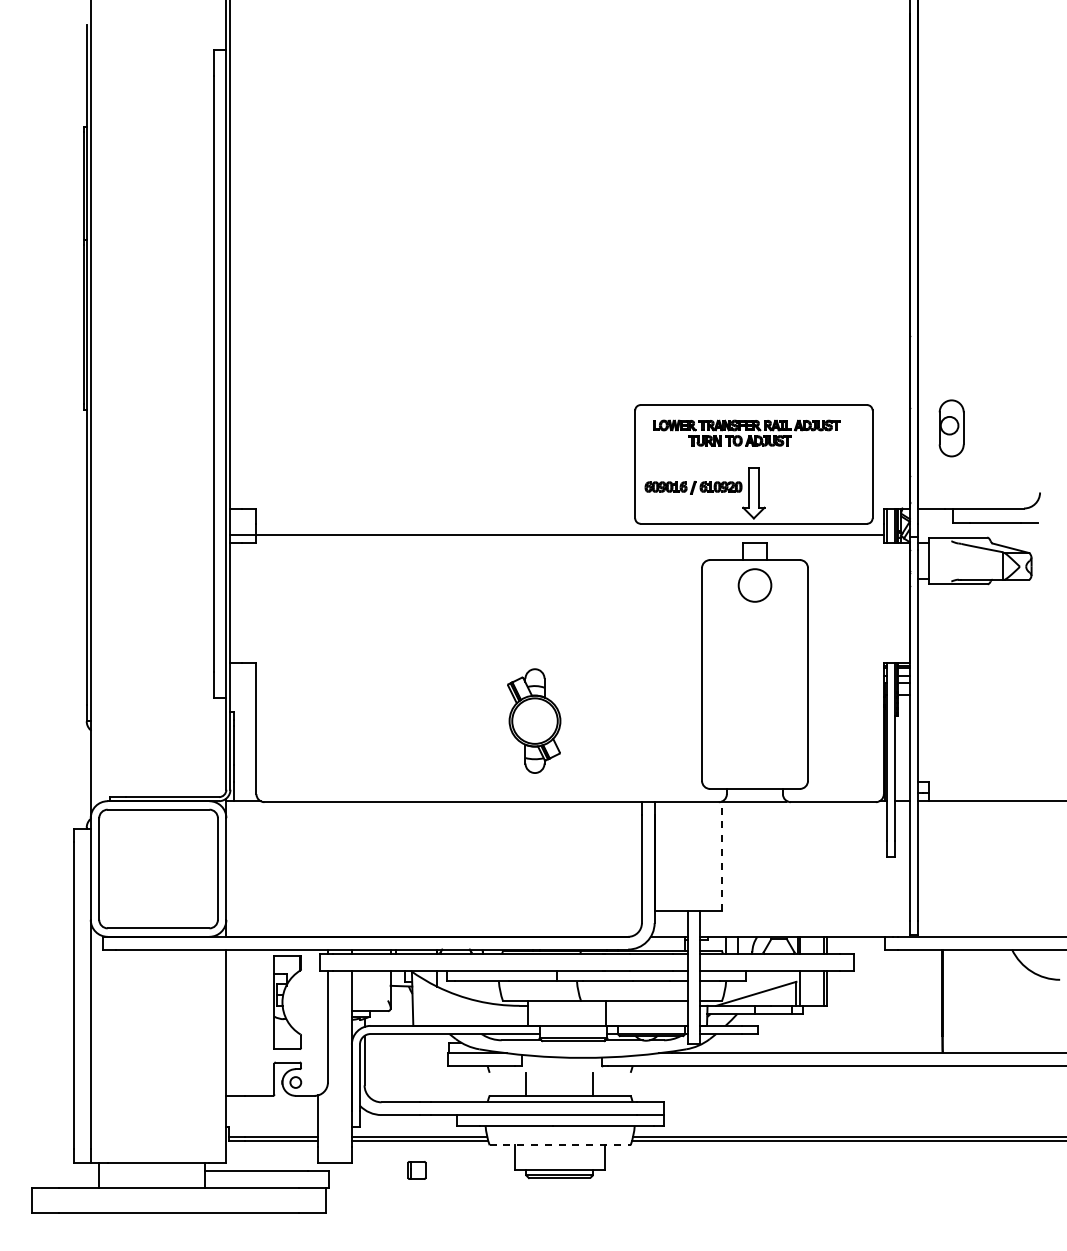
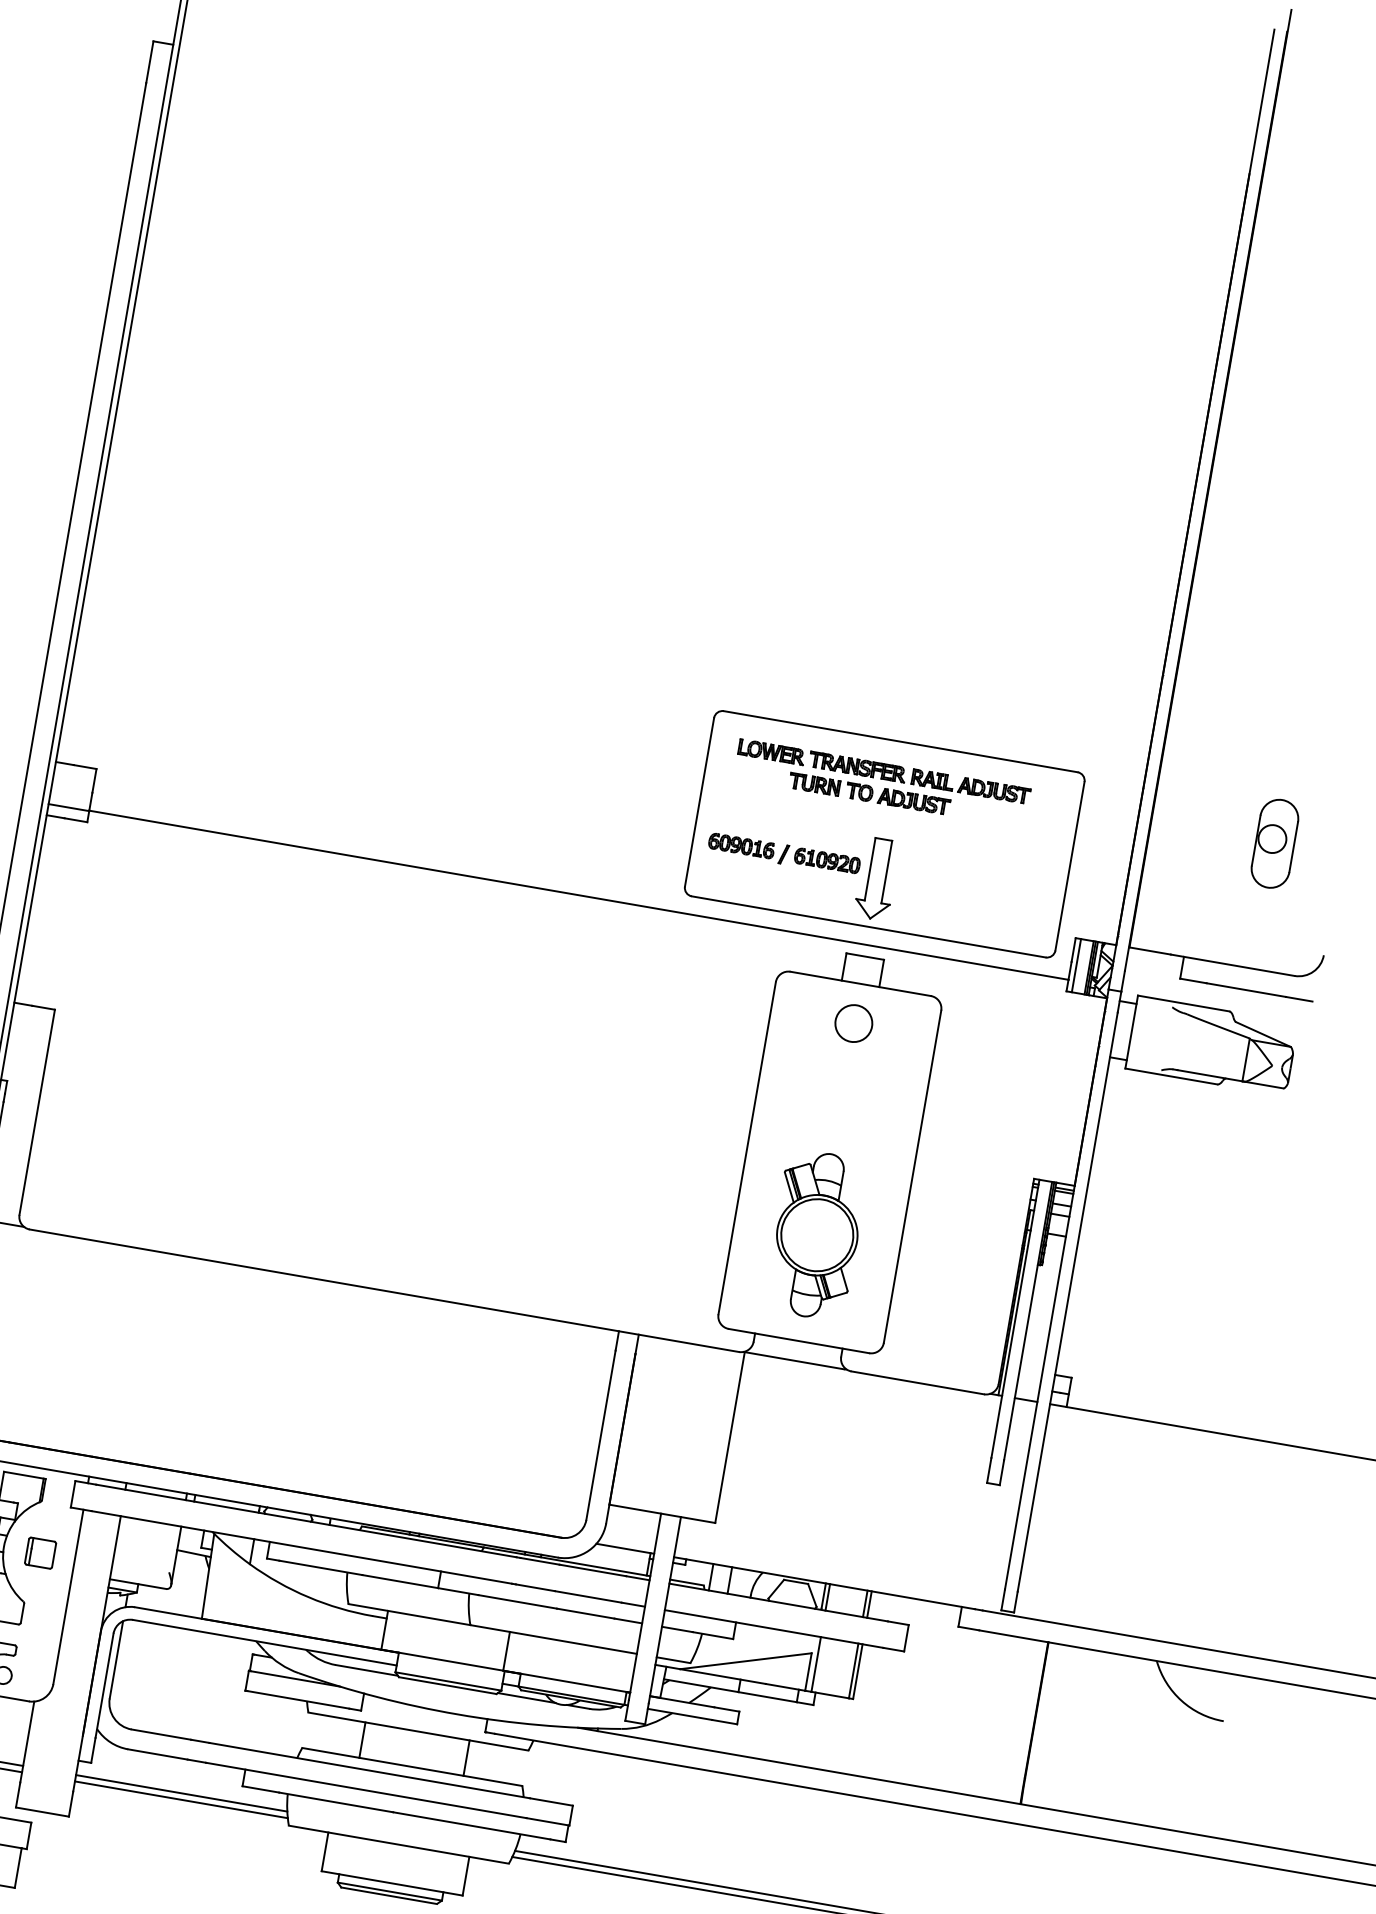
part: (951, 428) -> (1274, 843), moved
circle: (754, 585) -> (853, 1023), size x0.71
part: (534, 720) -> (816, 1234), moved
line: (722, 856) -> (730, 1437), dashed -> solid
line: (559, 1072) -> (417, 1730), added
line: (560, 1145) -> (399, 1845), dashed -> solid
part: (416, 1170) -> (39, 1553), moved

